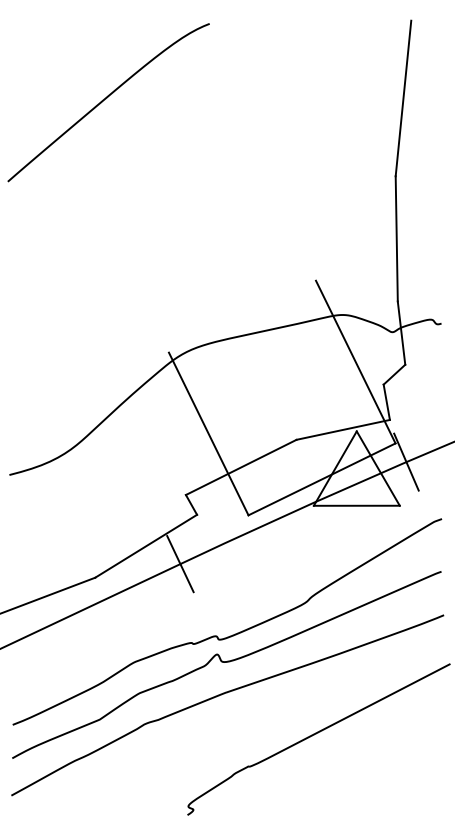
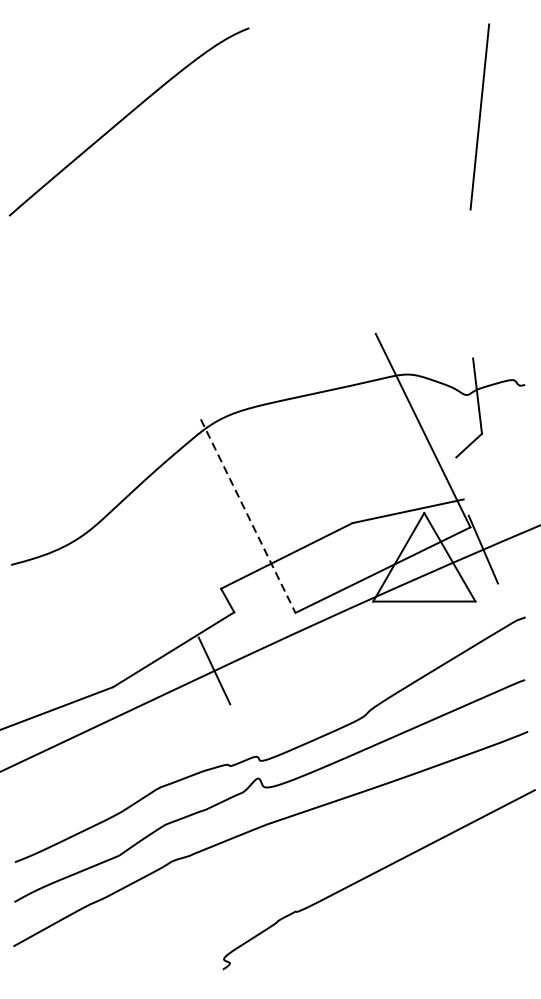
line: (396, 238) -> (471, 283), removed
line: (386, 401) -> (459, 477), removed
line: (208, 434) -> (247, 516), solid -> dashed

